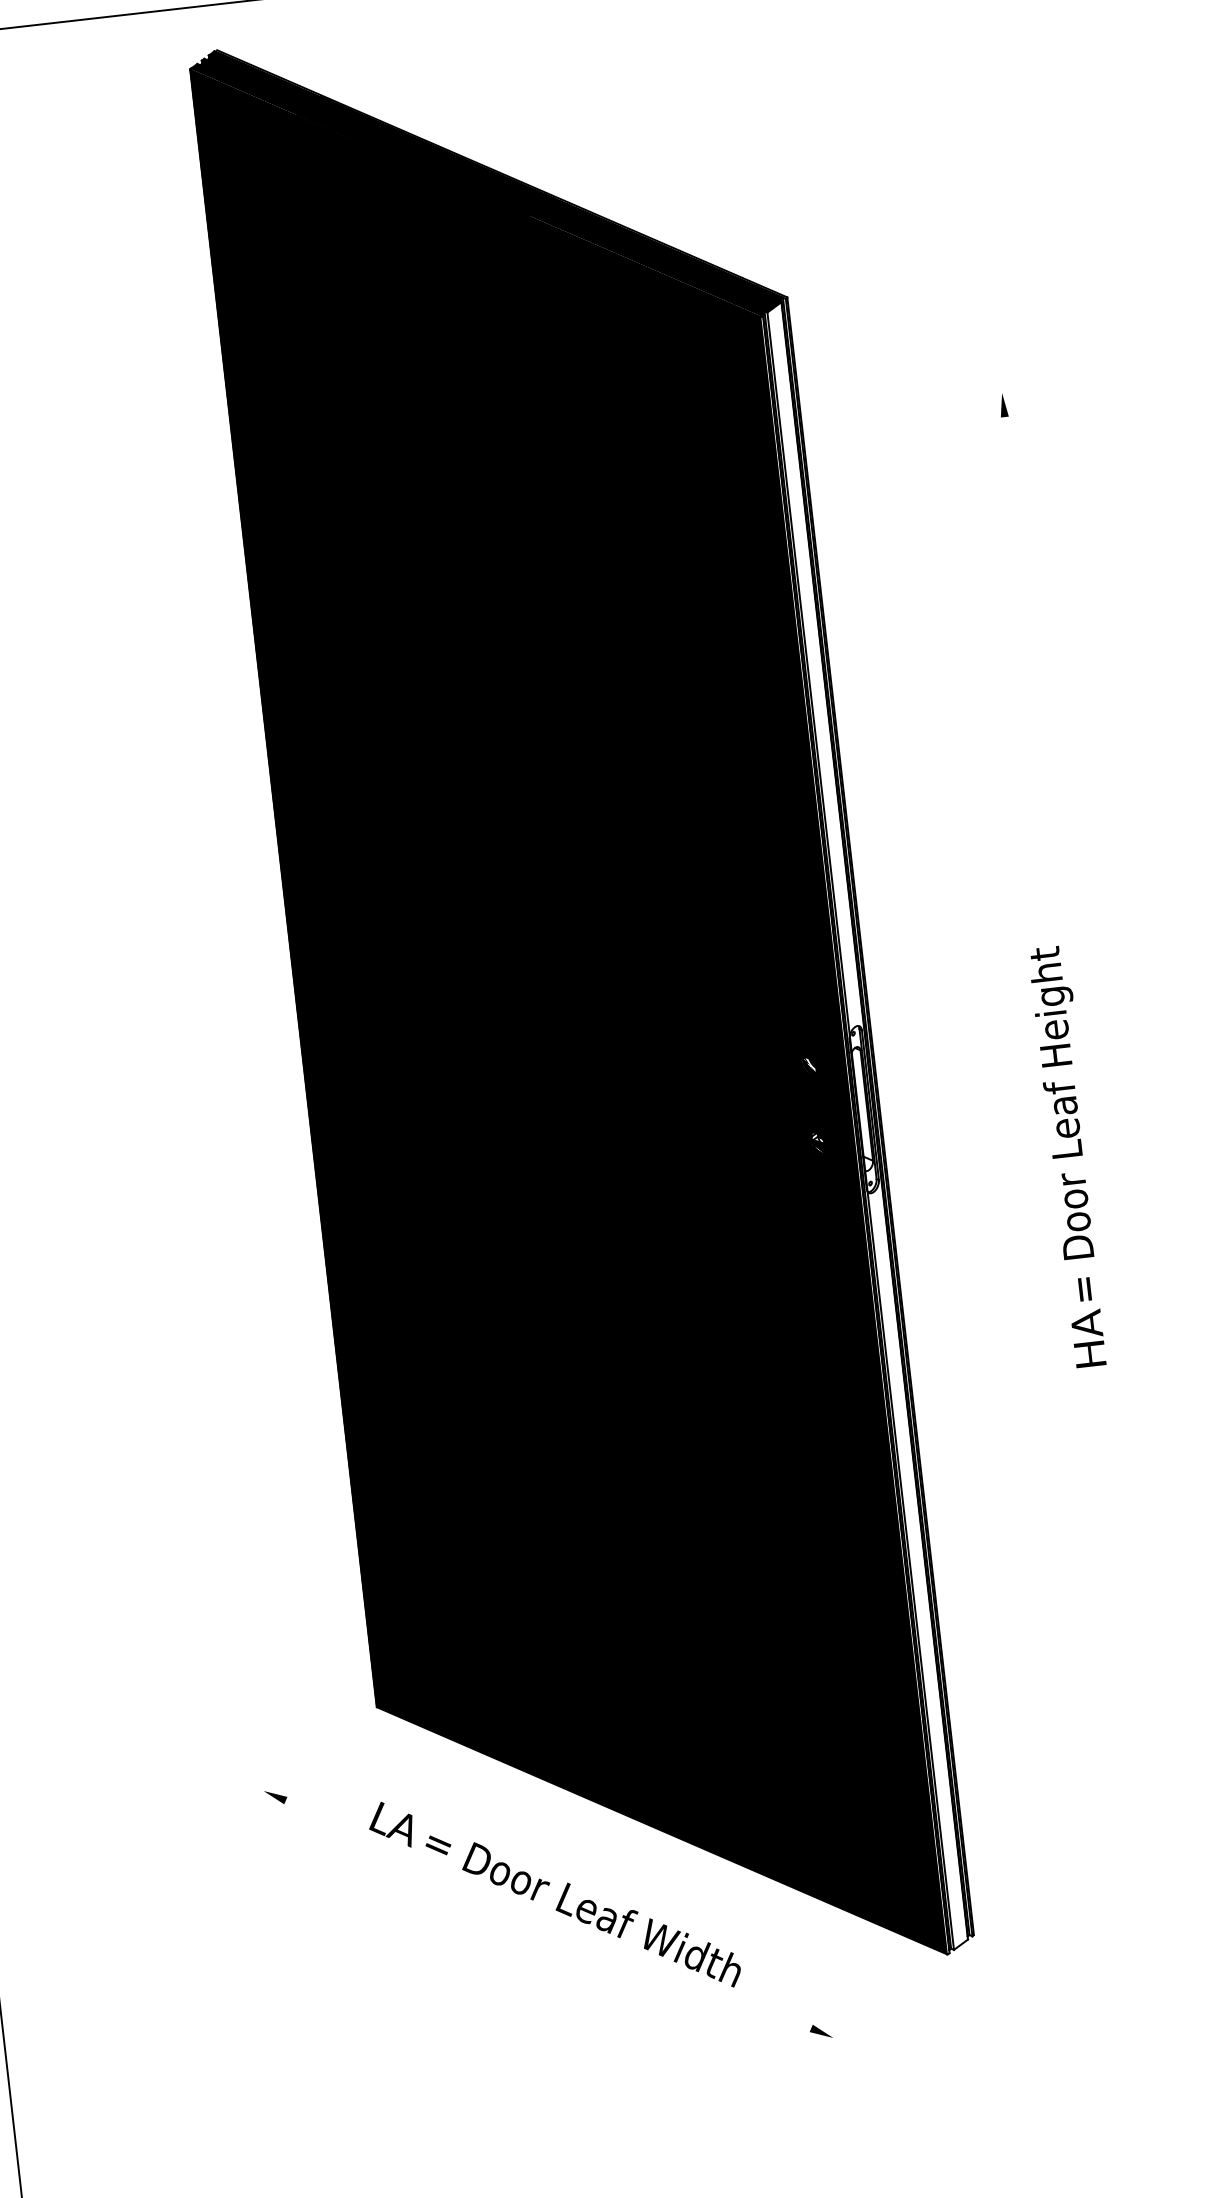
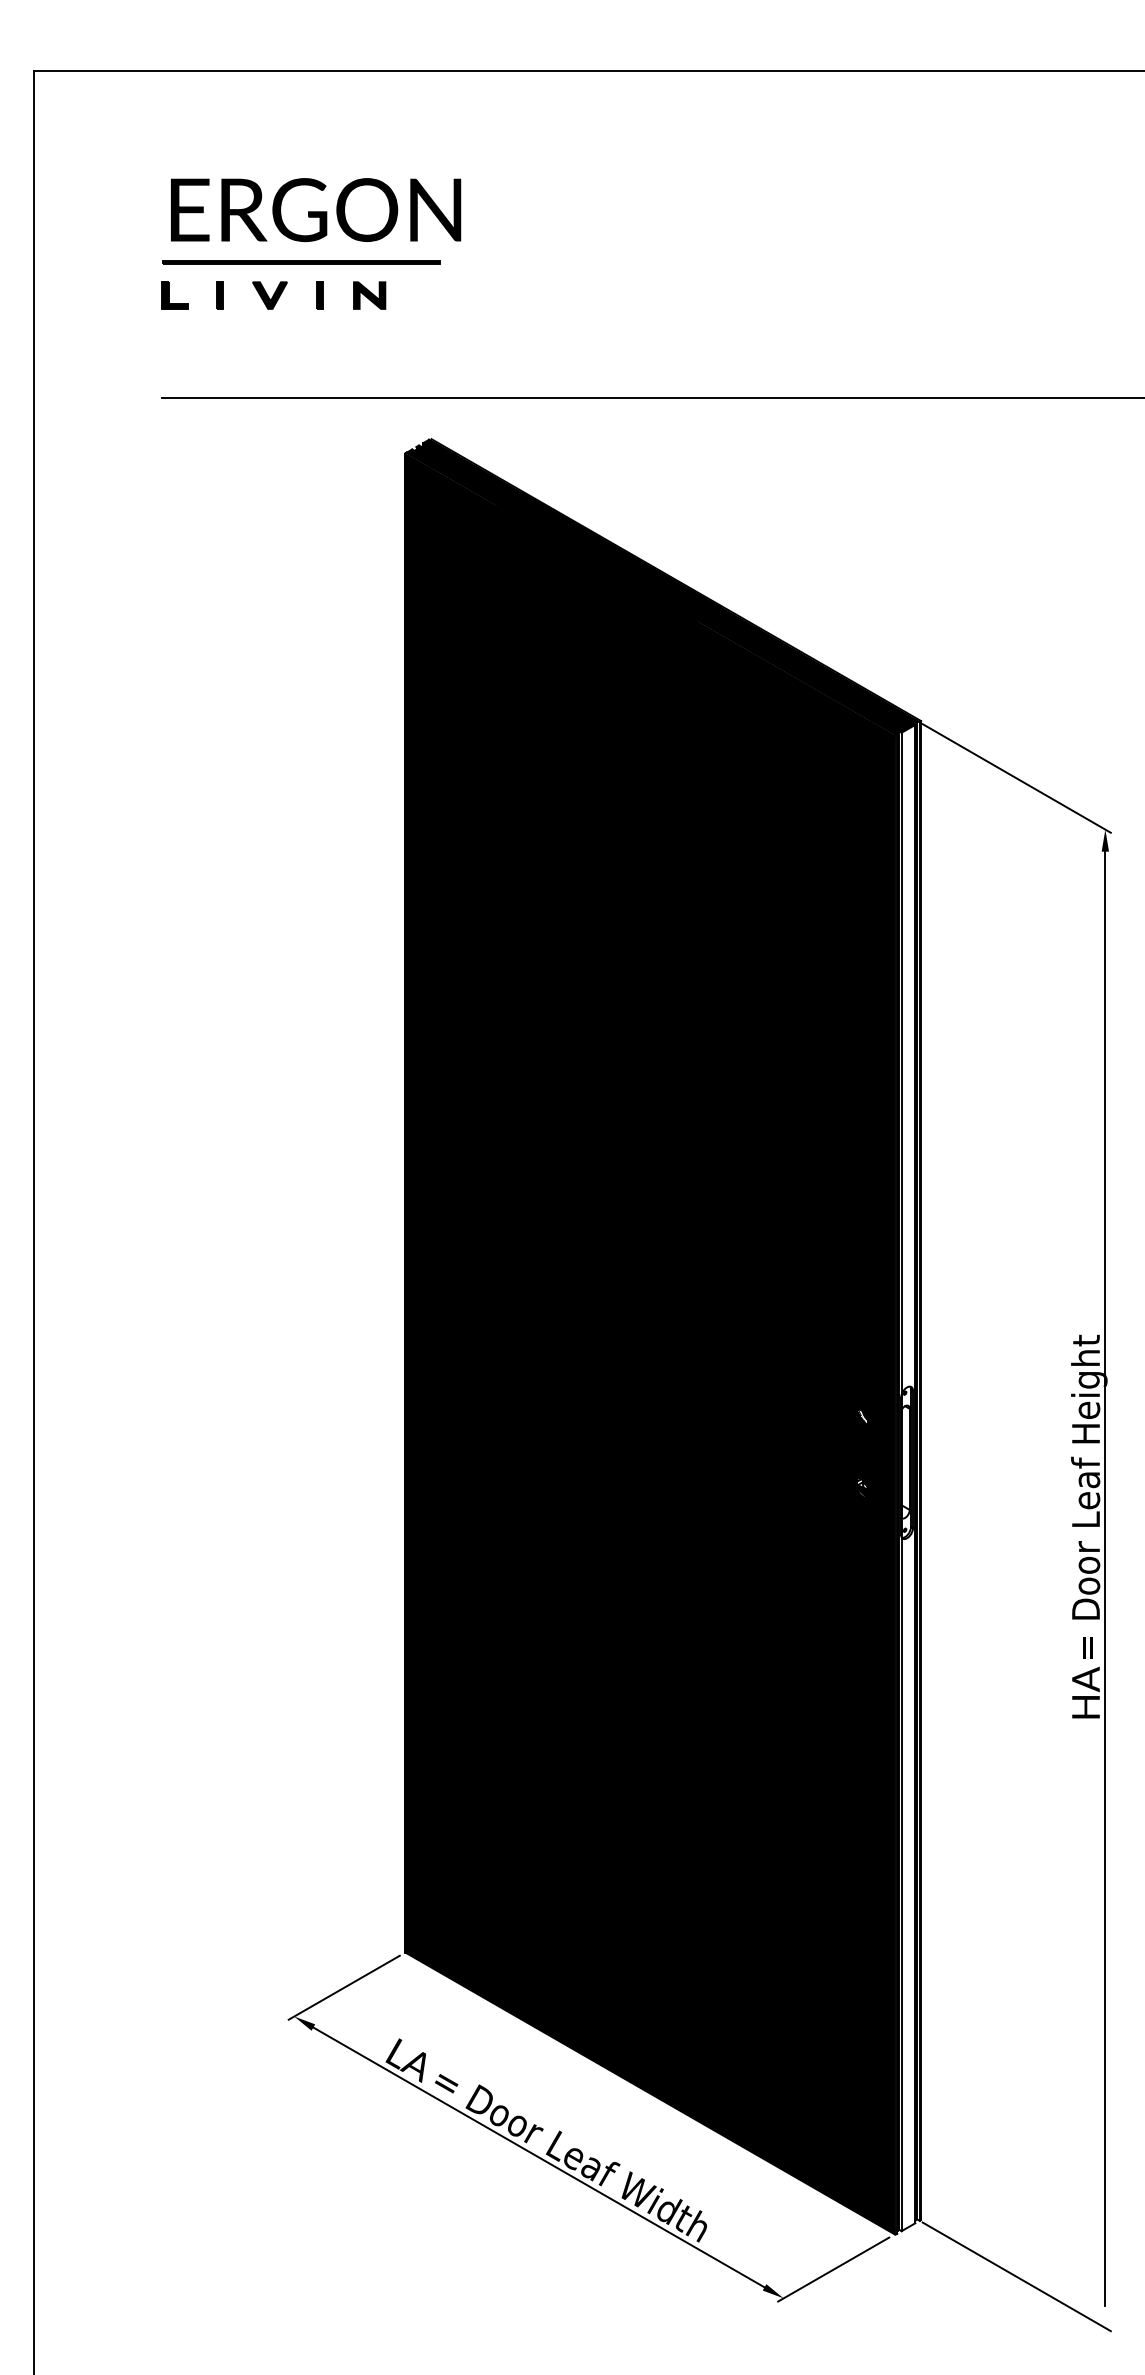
line: (898, 348) -> (1016, 778), added
line: (1095, 1211) -> (1105, 1578), added
line: (313, 1753) -> (343, 1987), added
line: (548, 1914) -> (538, 2157), added
line: (1085, 1985) -> (1016, 2276), added
line: (884, 2000) -> (833, 2269), added

